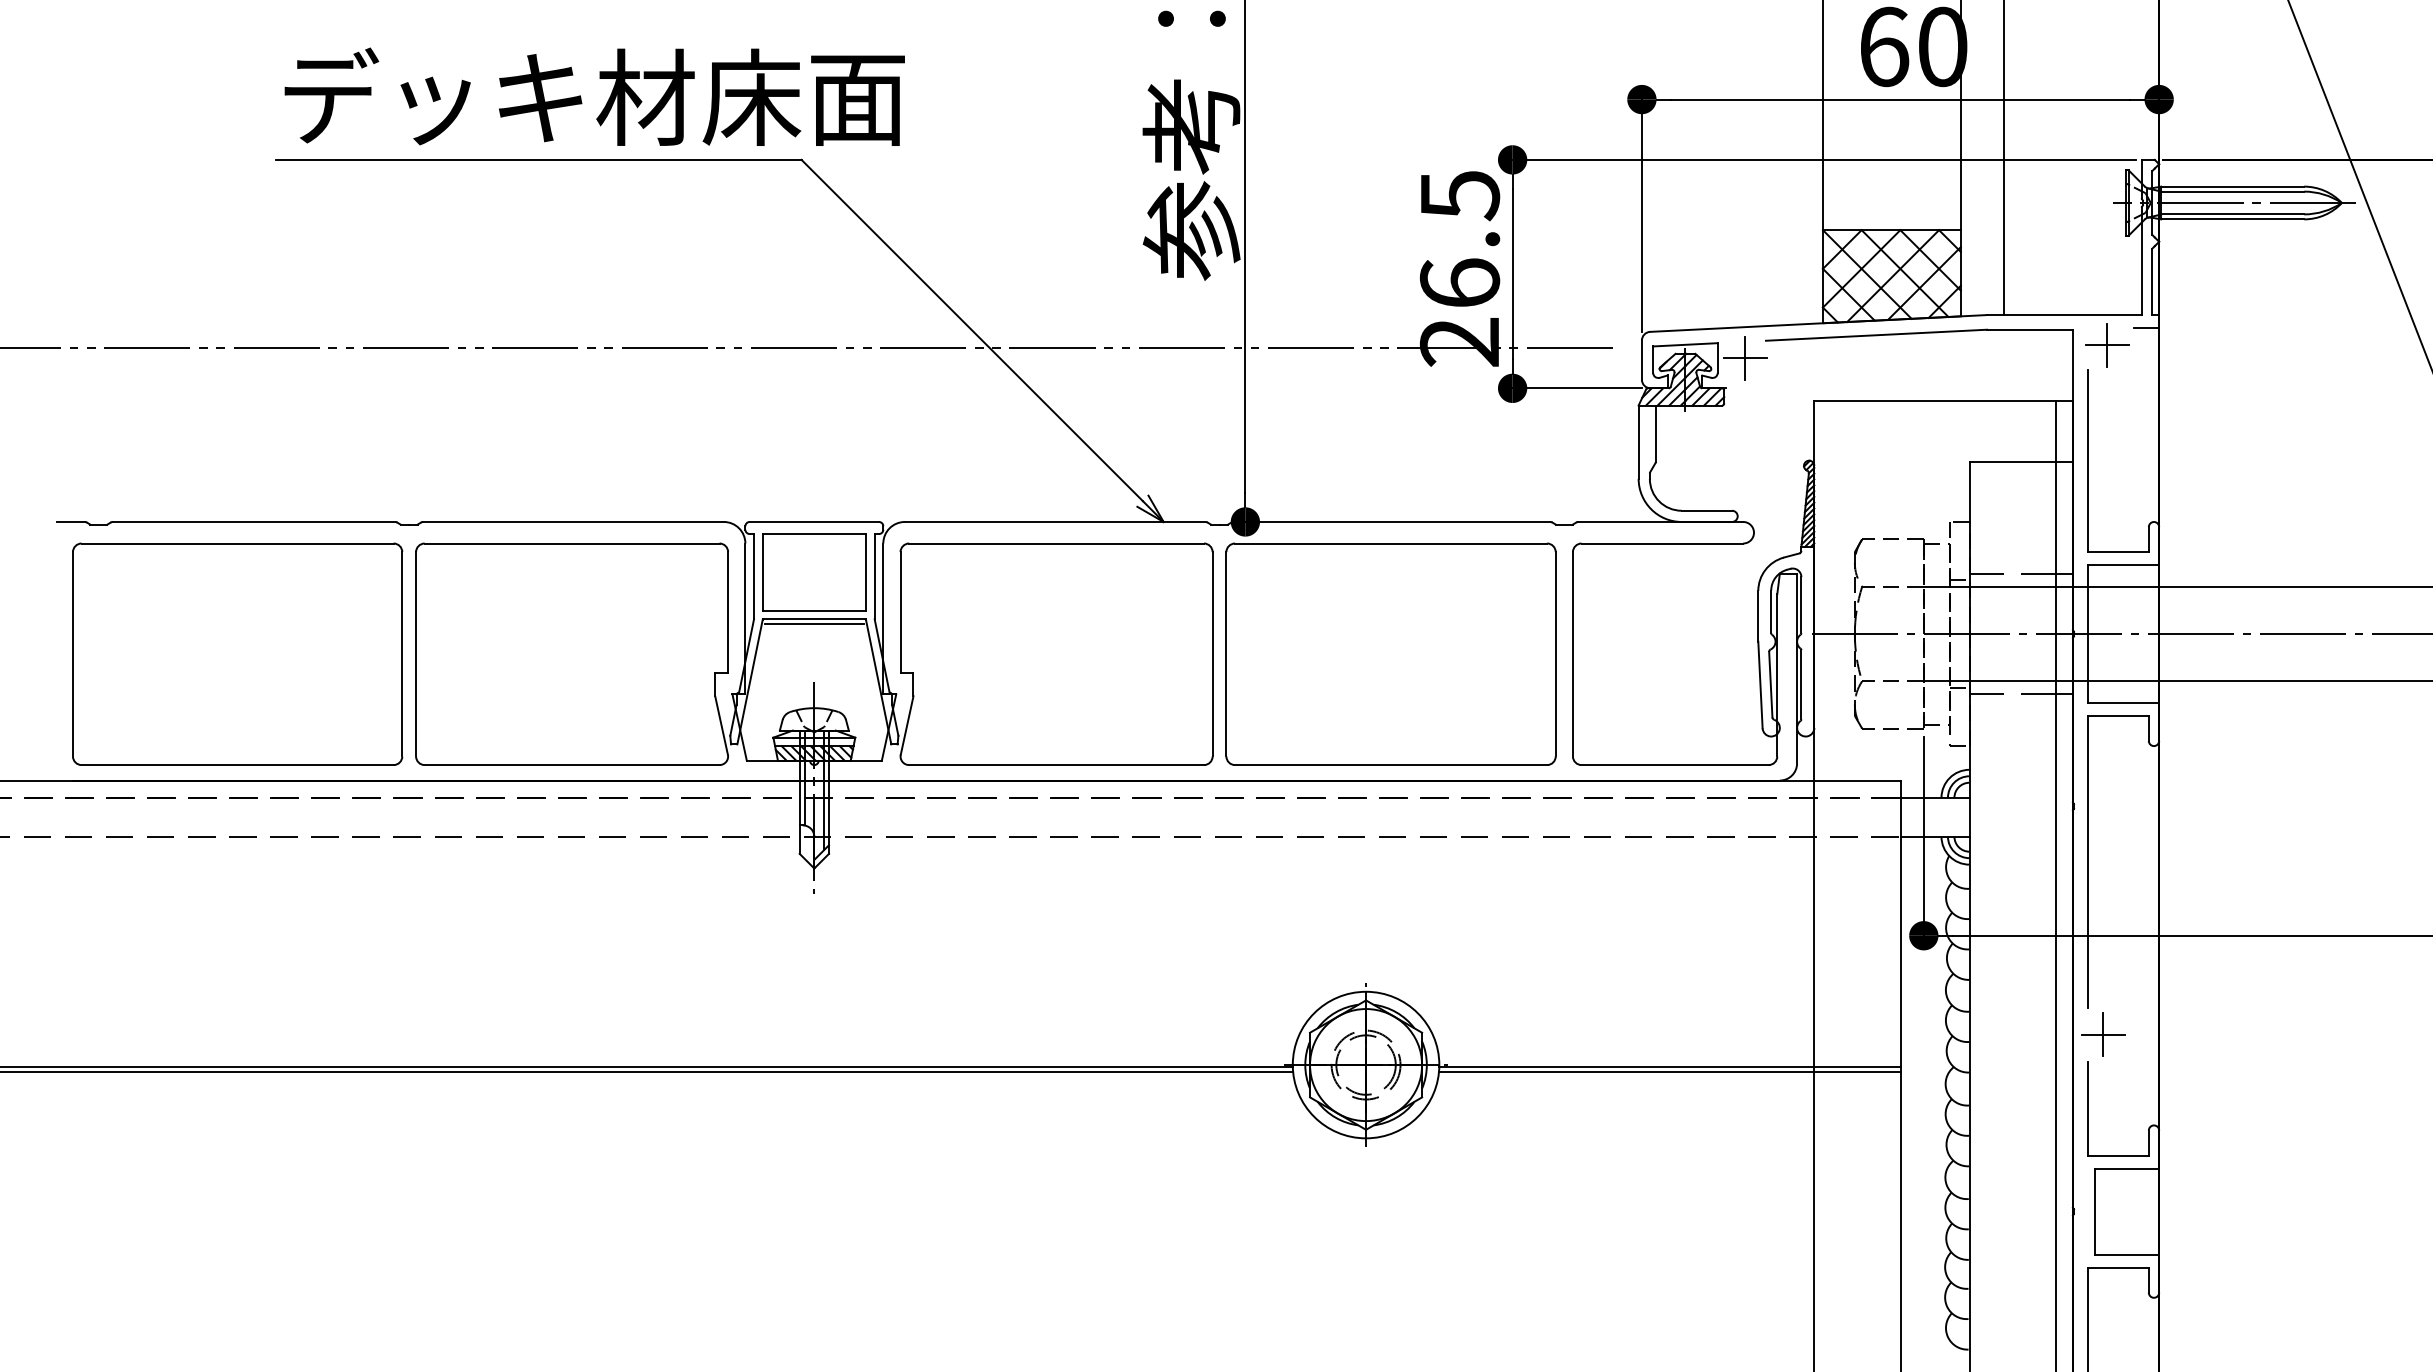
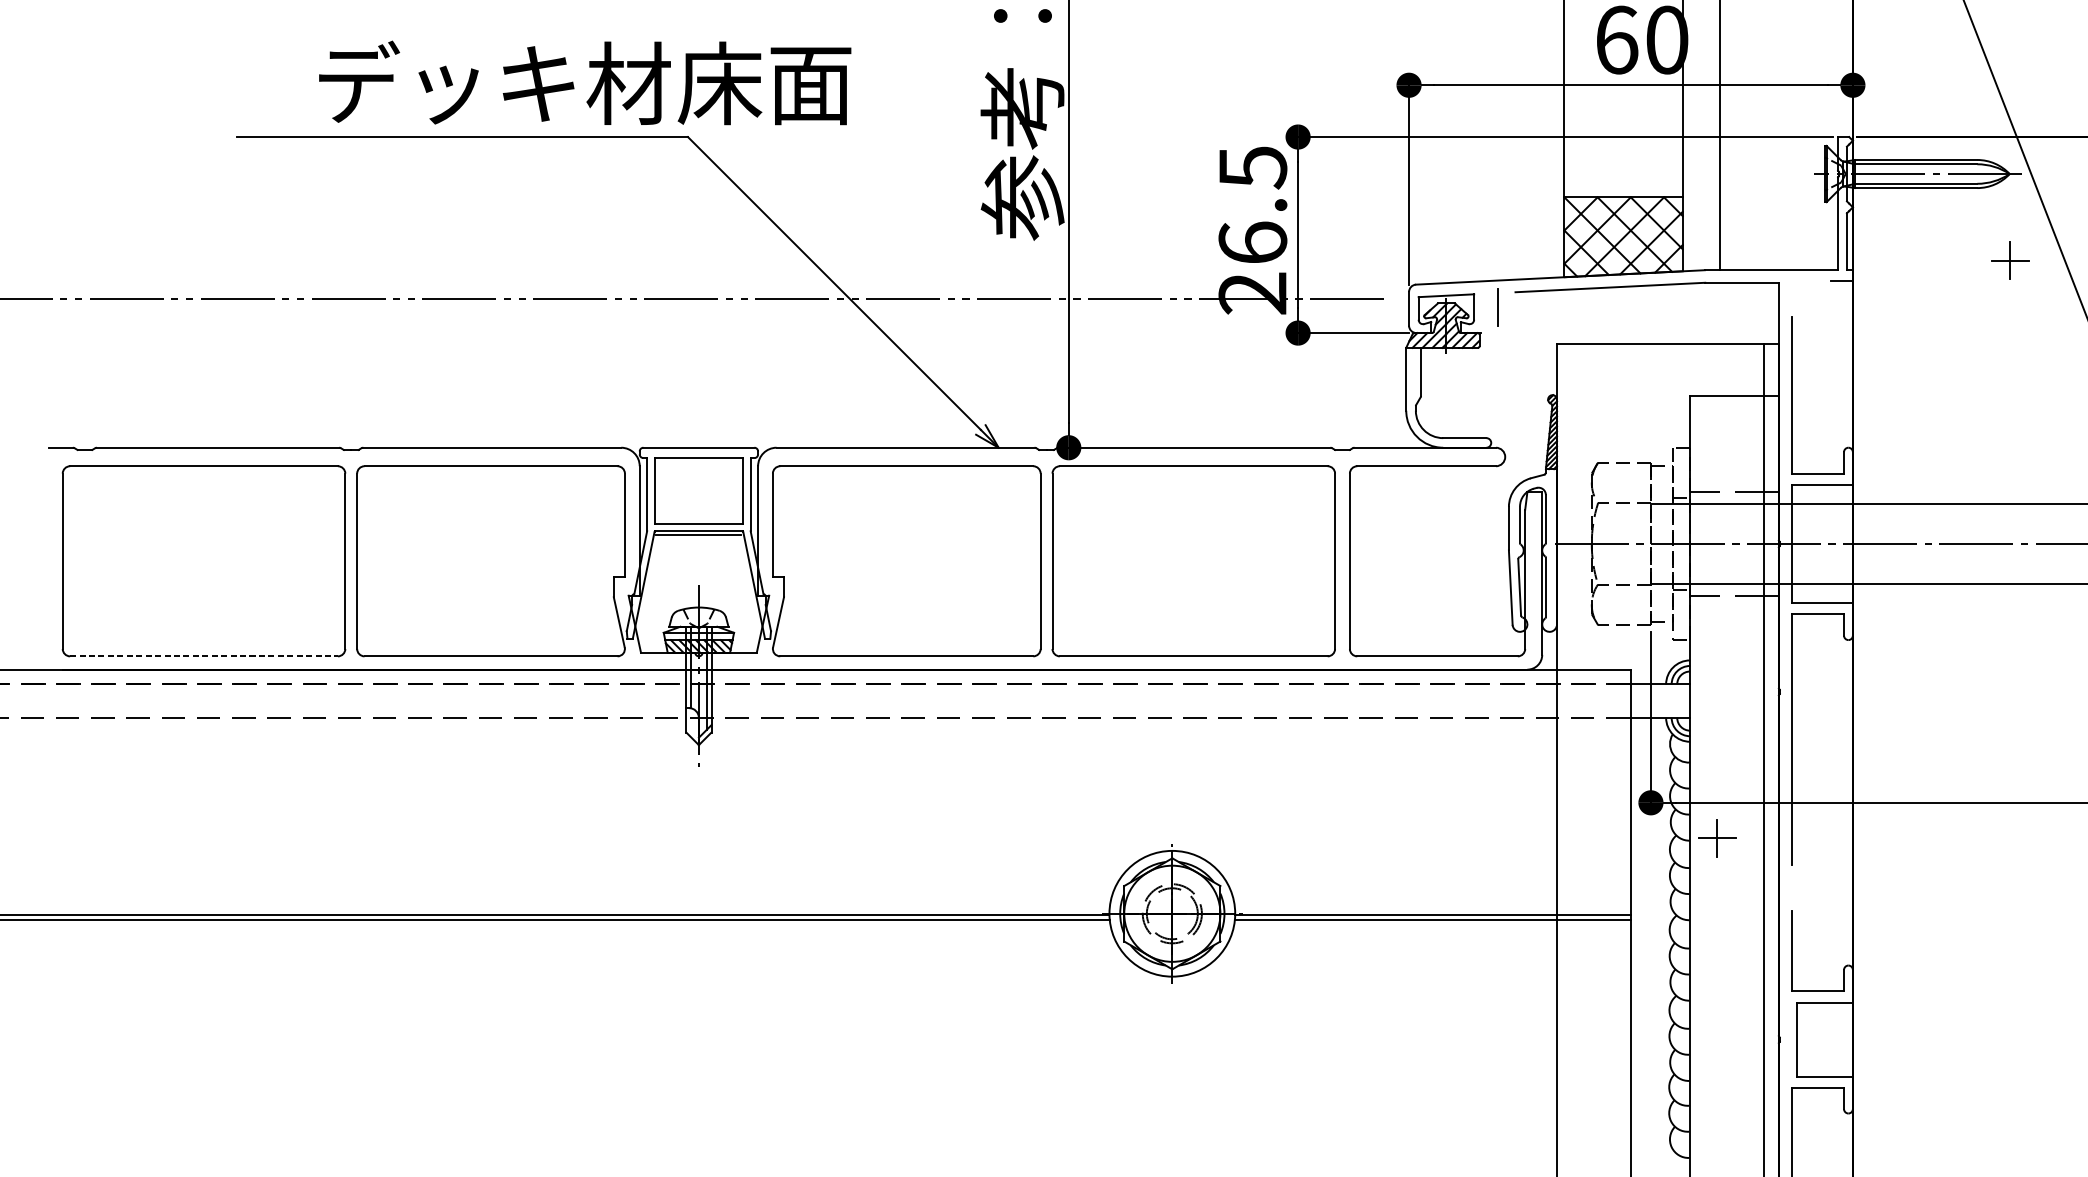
text: (594, 96) -> (584, 82), moved
part: (2107, 345) -> (2010, 261), moved
line: (1744, 358) -> (1497, 307), removed
line: (238, 765) -> (204, 656), solid -> dashed
part: (2103, 1034) -> (1717, 837), moved

